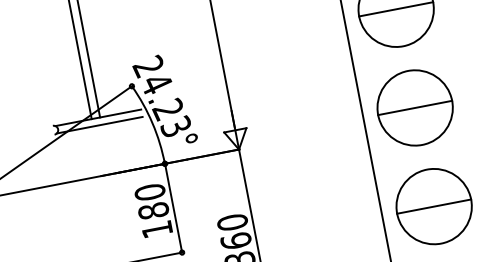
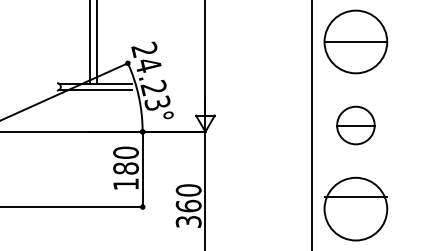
part: (414, 107) -> (355, 125), size x0.6
line: (433, 207) -> (355, 197), moved

